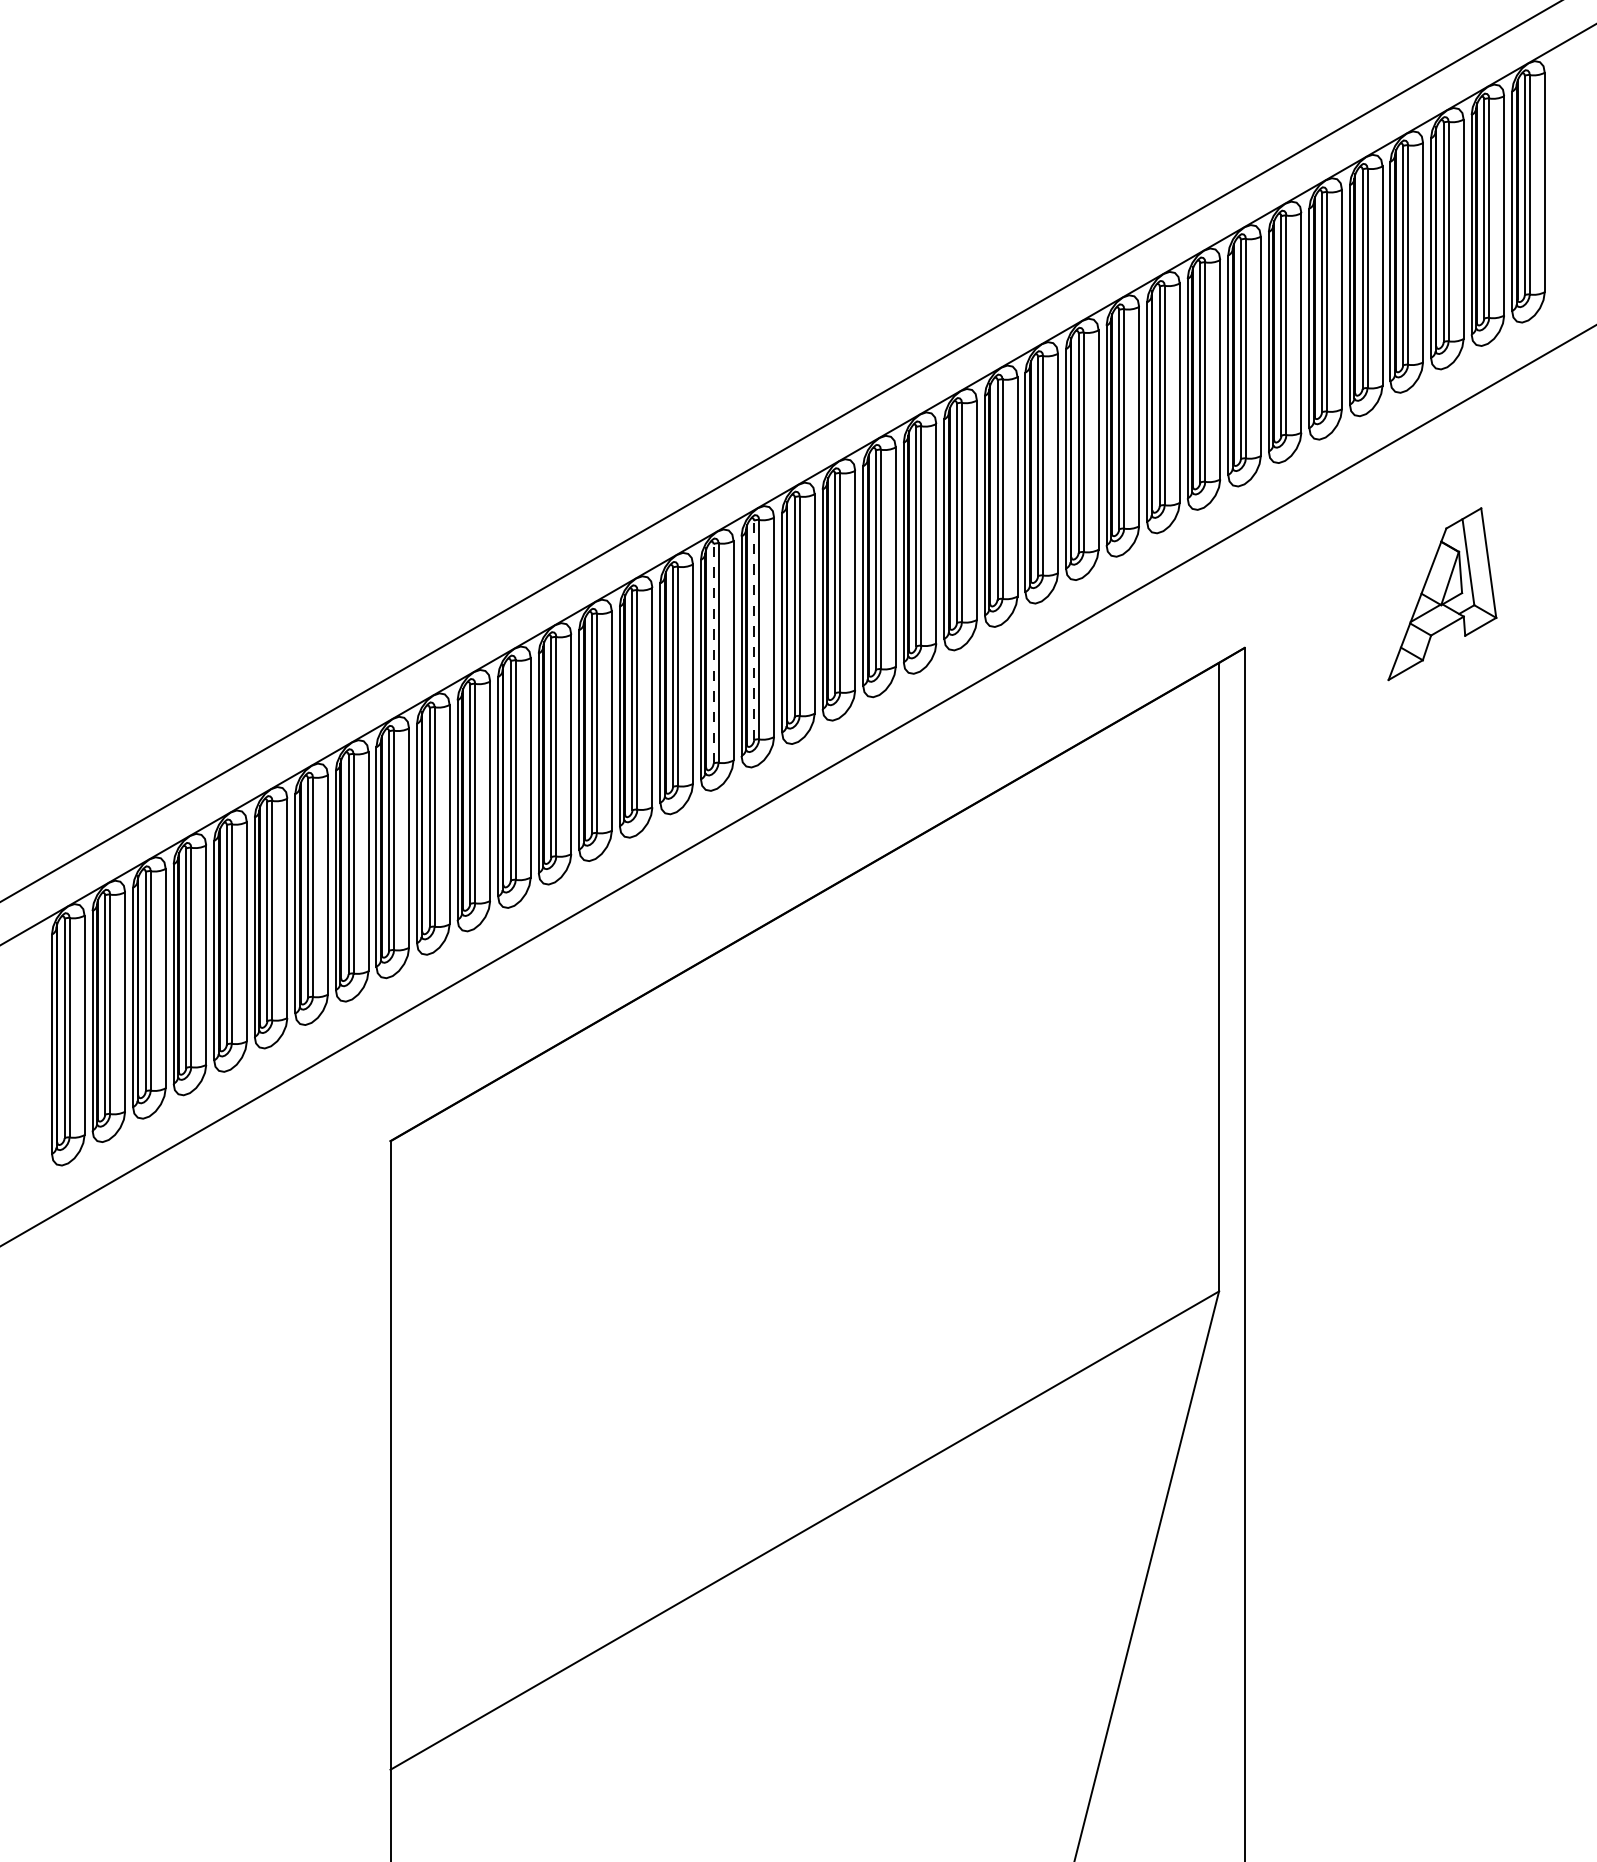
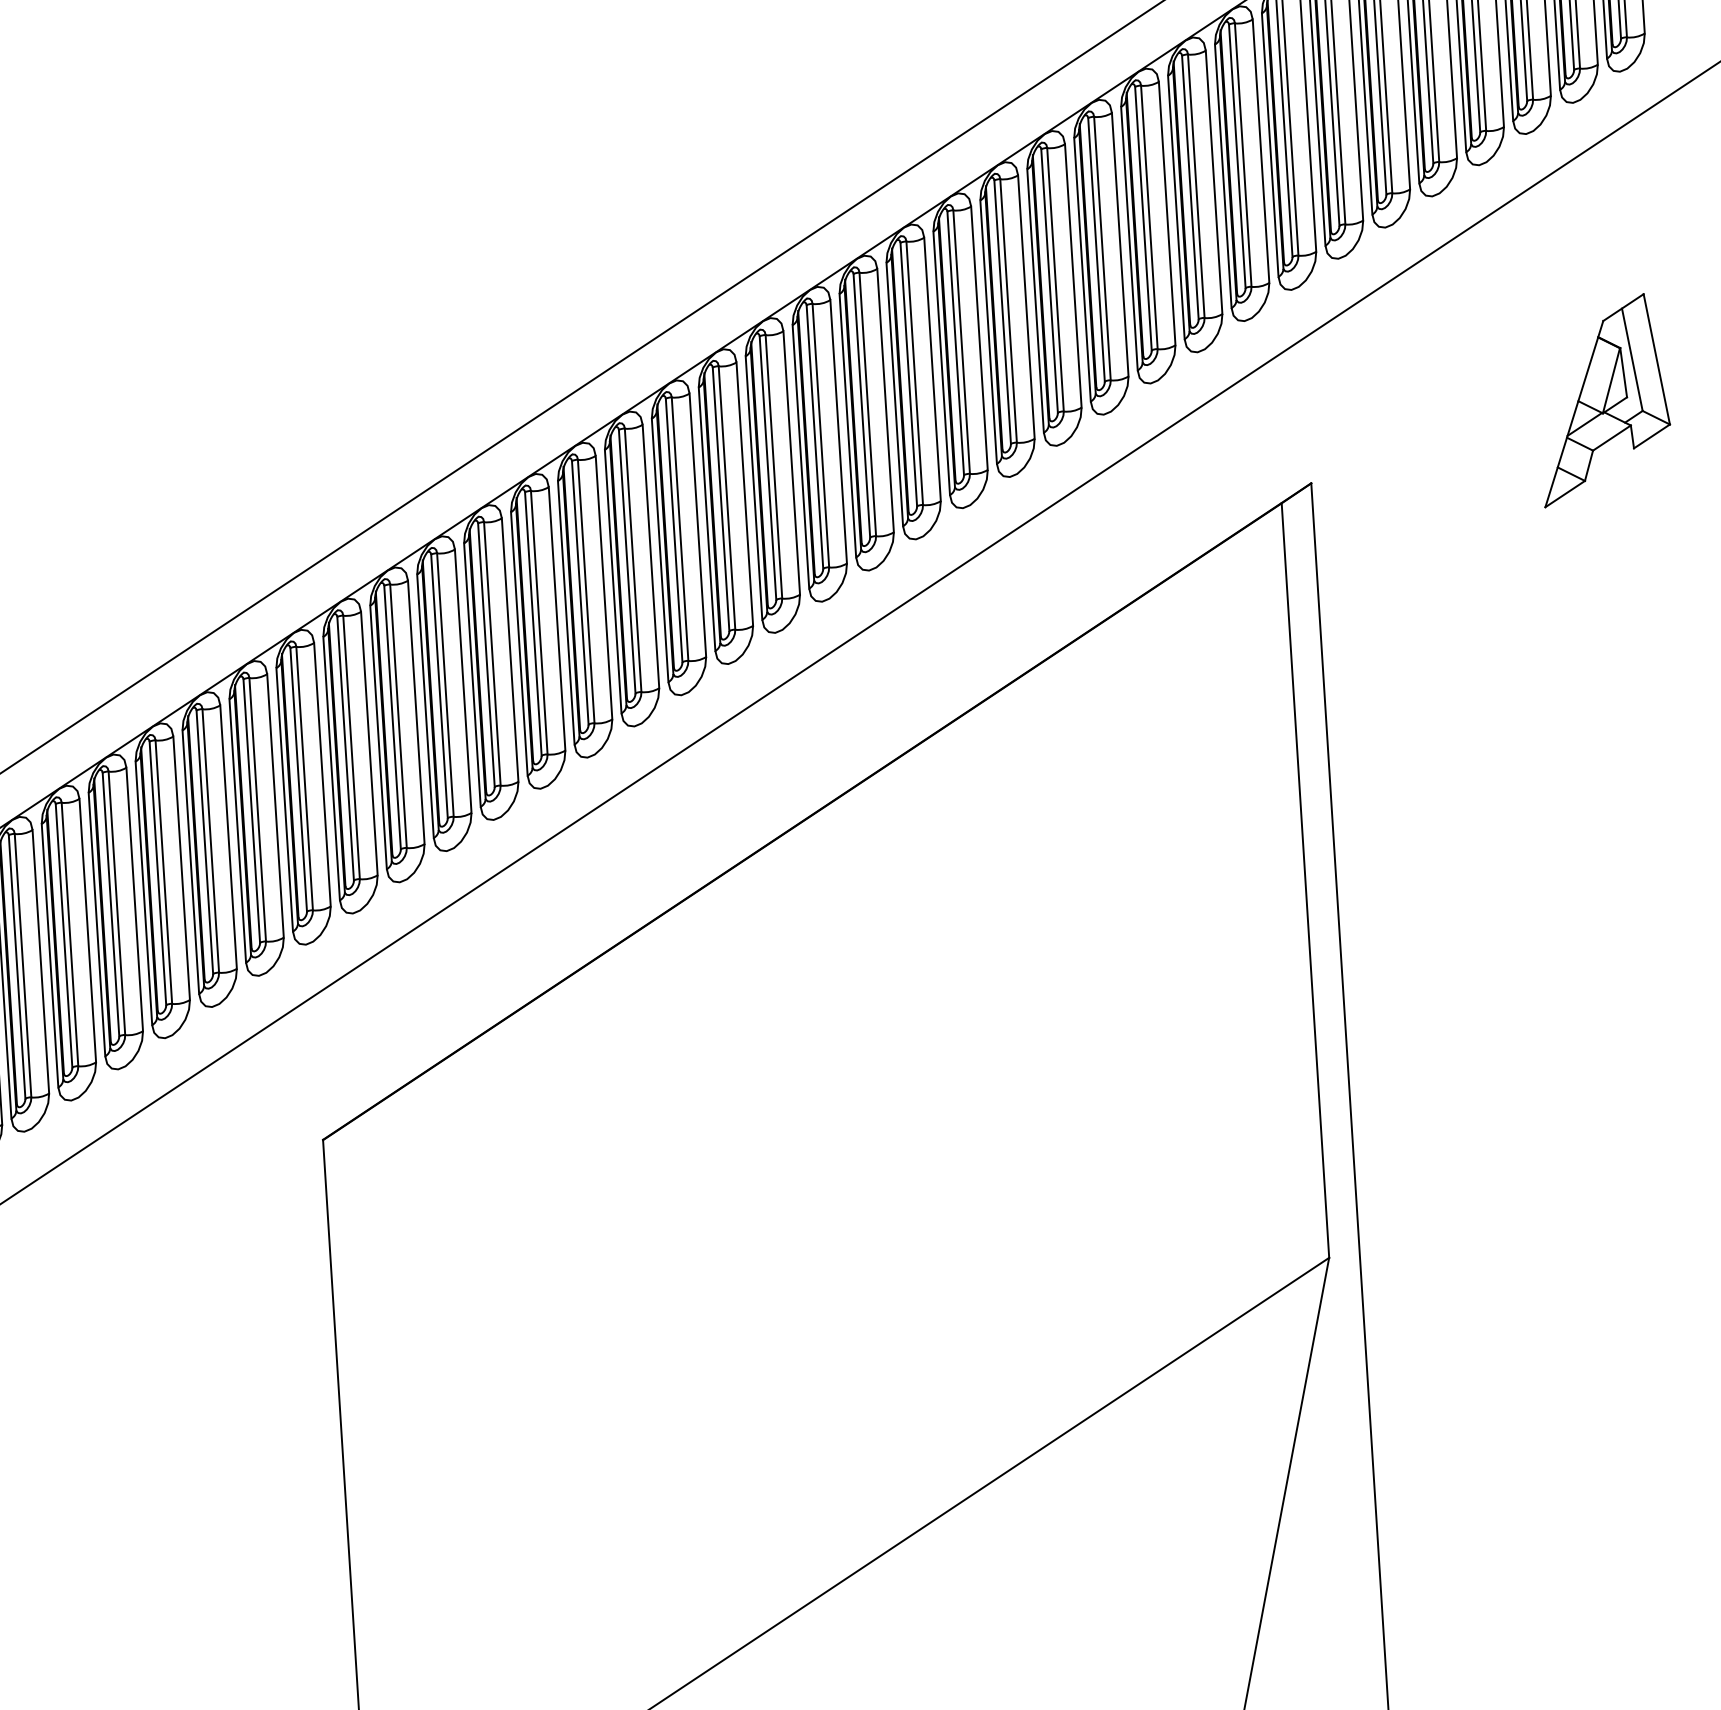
part: (1442, 594) -> (1603, 400), moved
line: (754, 630) -> (721, 499), dashed -> solid
line: (713, 653) -> (673, 530), dashed -> solid

